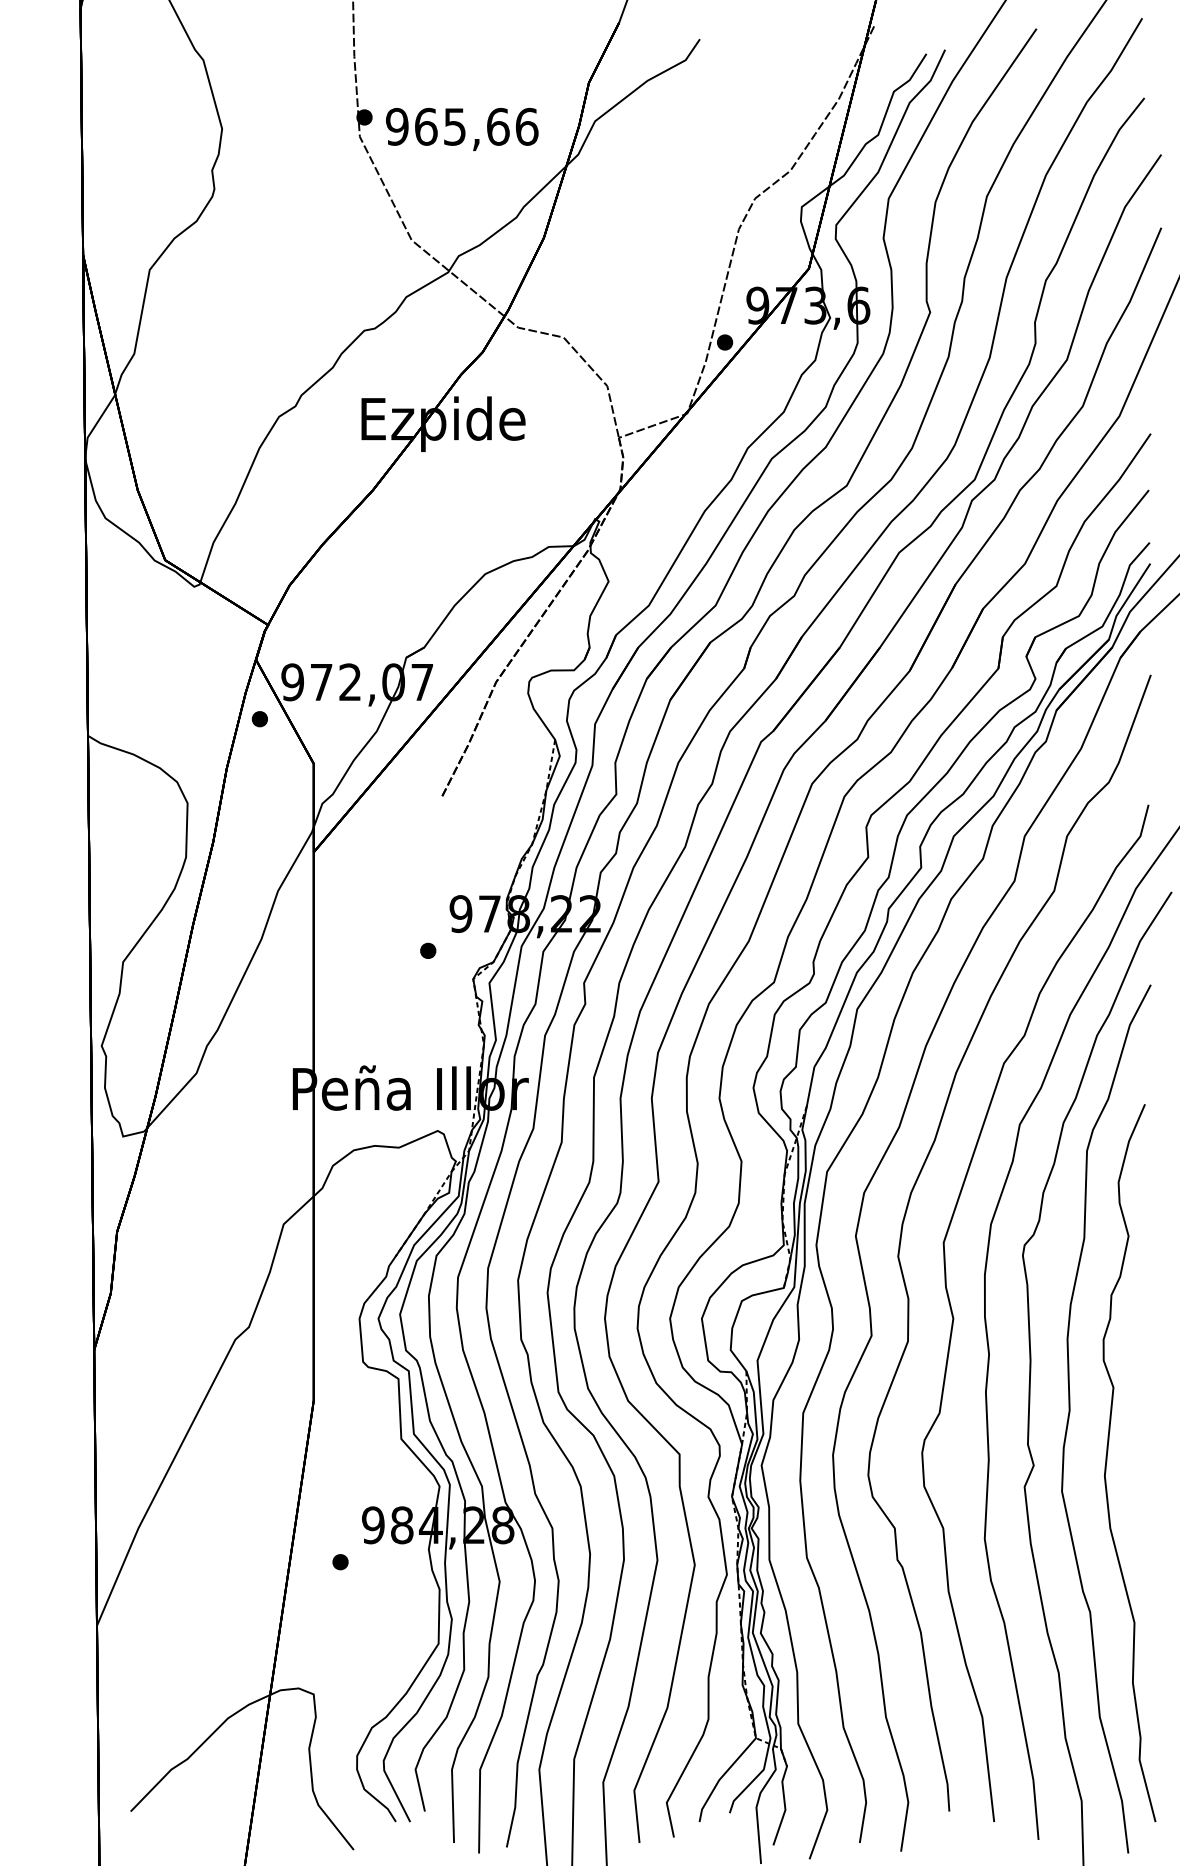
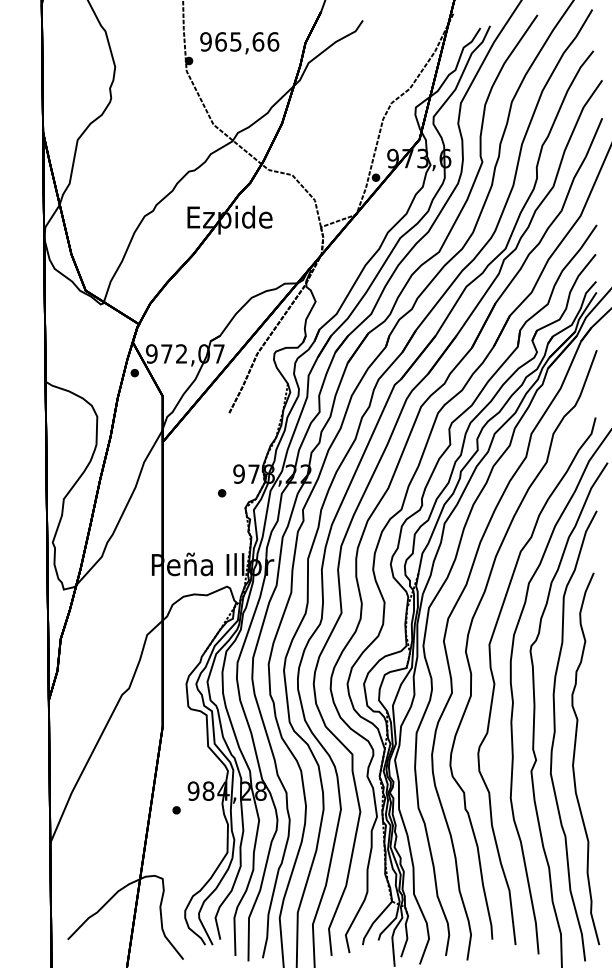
text: (461, 129) -> (239, 43), moved

